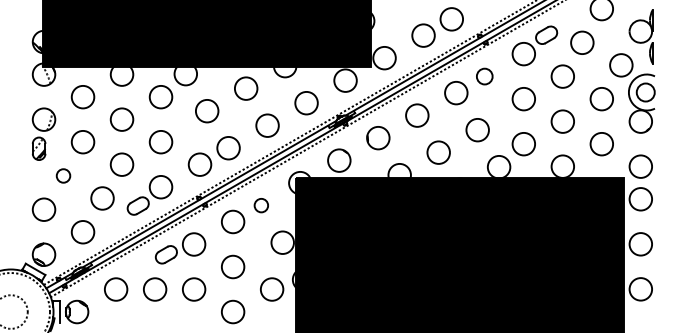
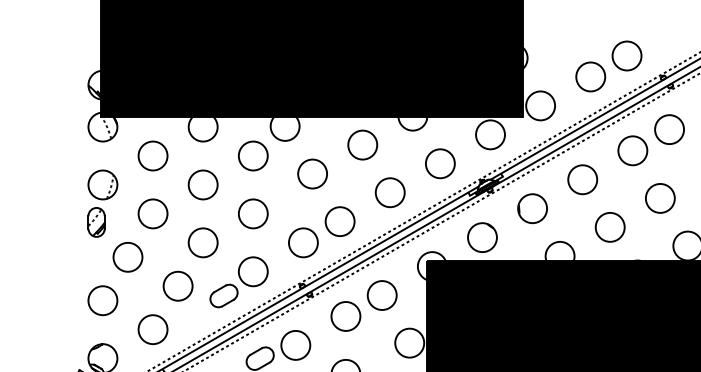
circle: (484, 76) -> (669, 129), size x1.43
circle: (63, 175) -> (127, 256), size x1.67
circle: (261, 205) -> (382, 295), size x1.67

